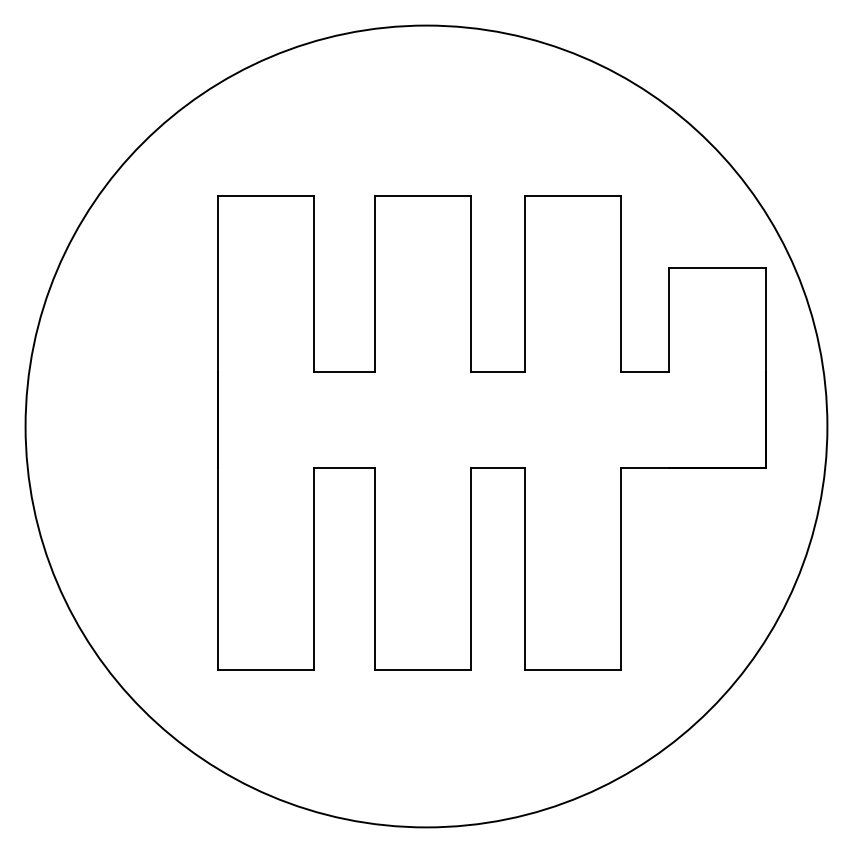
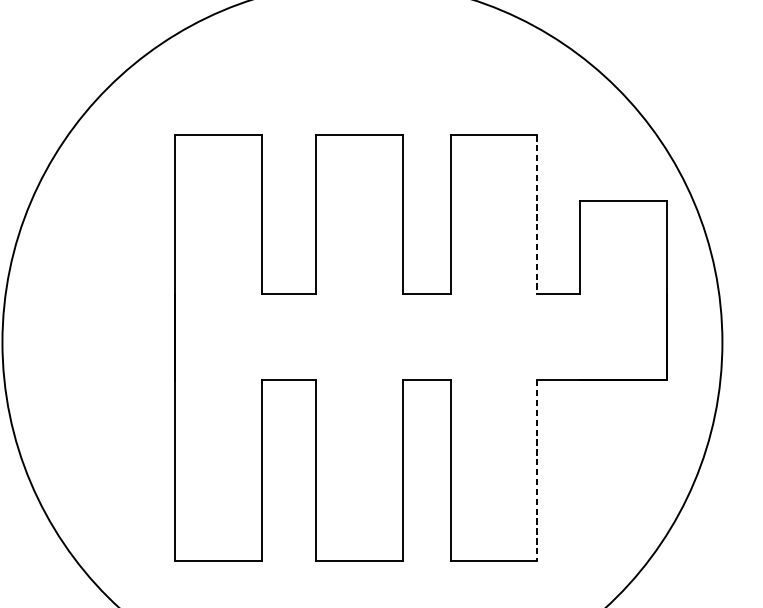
line: (621, 284) -> (537, 215), solid -> dashed
line: (621, 568) -> (537, 470), solid -> dashed

